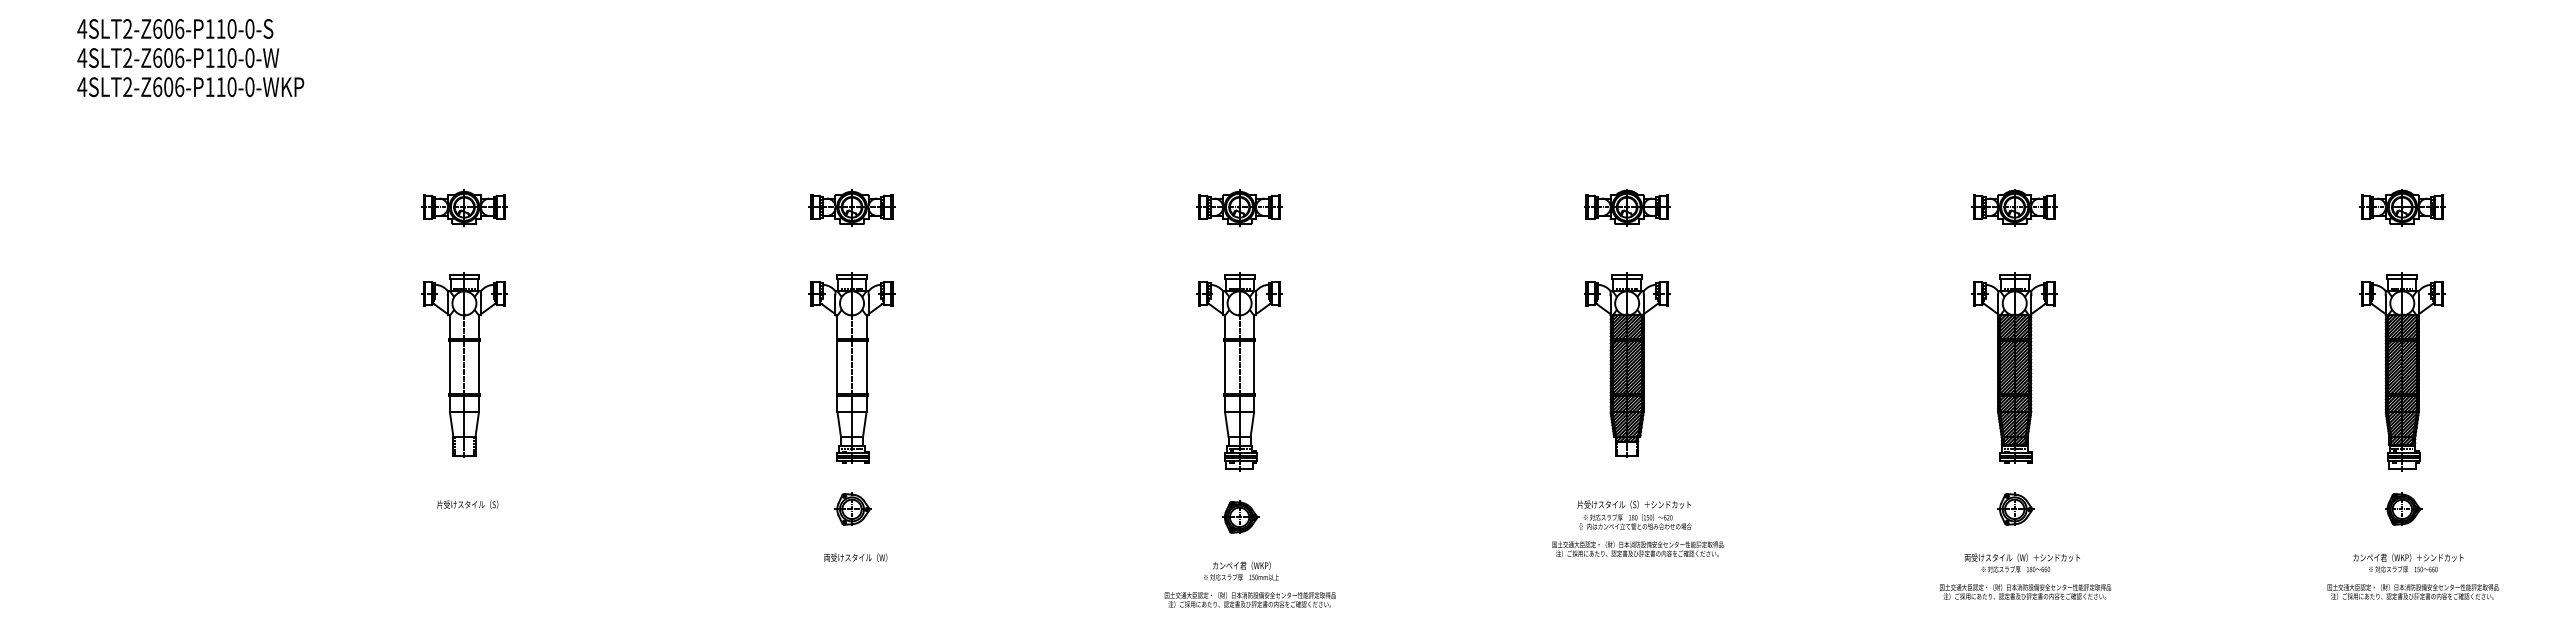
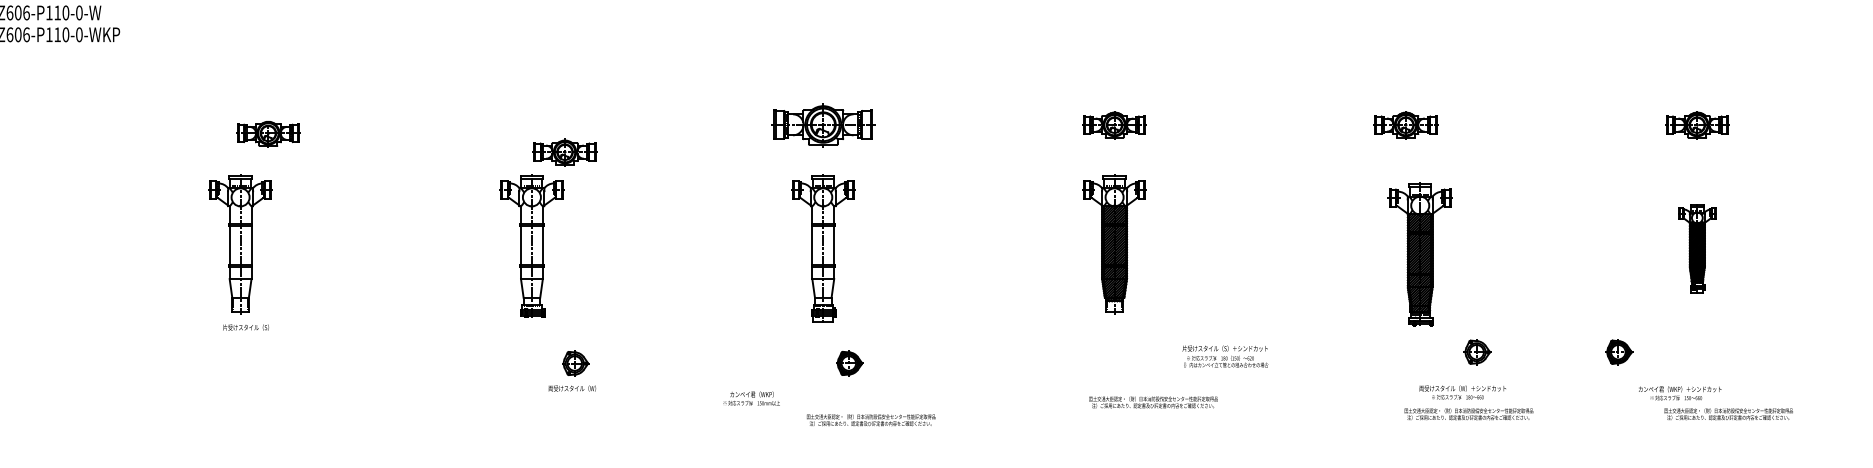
part: (464, 207) -> (268, 133), moved
part: (851, 207) -> (564, 152), moved
part: (1239, 207) -> (823, 125), size x1.6
part: (2014, 367) -> (1420, 253), moved
part: (2402, 371) -> (1697, 248), size x0.6
text: (467, 504) -> (245, 327), moved
part: (852, 508) -> (575, 362), moved
part: (2015, 508) -> (1477, 351), moved
part: (2403, 508) -> (1619, 351), moved
text: (1634, 514) -> (1225, 356), moved
part: (1240, 516) -> (849, 362), moved
text: (1637, 549) -> (1153, 402), moved
text: (855, 557) -> (572, 388), moved
text: (2022, 562) -> (1462, 392), moved
text: (2408, 562) -> (1680, 392), moved
text: (1241, 570) -> (751, 398), moved
text: (2025, 591) -> (1468, 413), moved
text: (2412, 591) -> (1728, 413), moved
text: (1249, 599) -> (870, 419), moved

